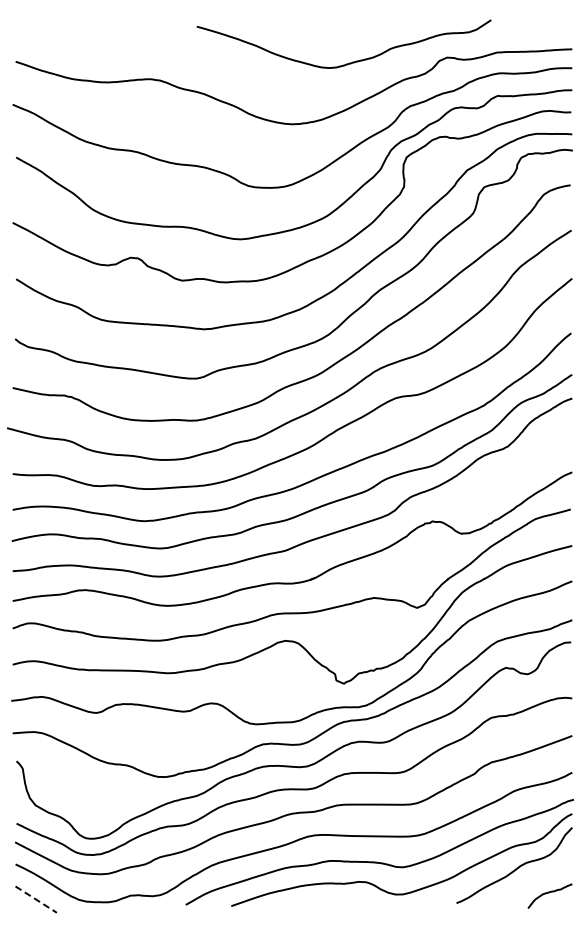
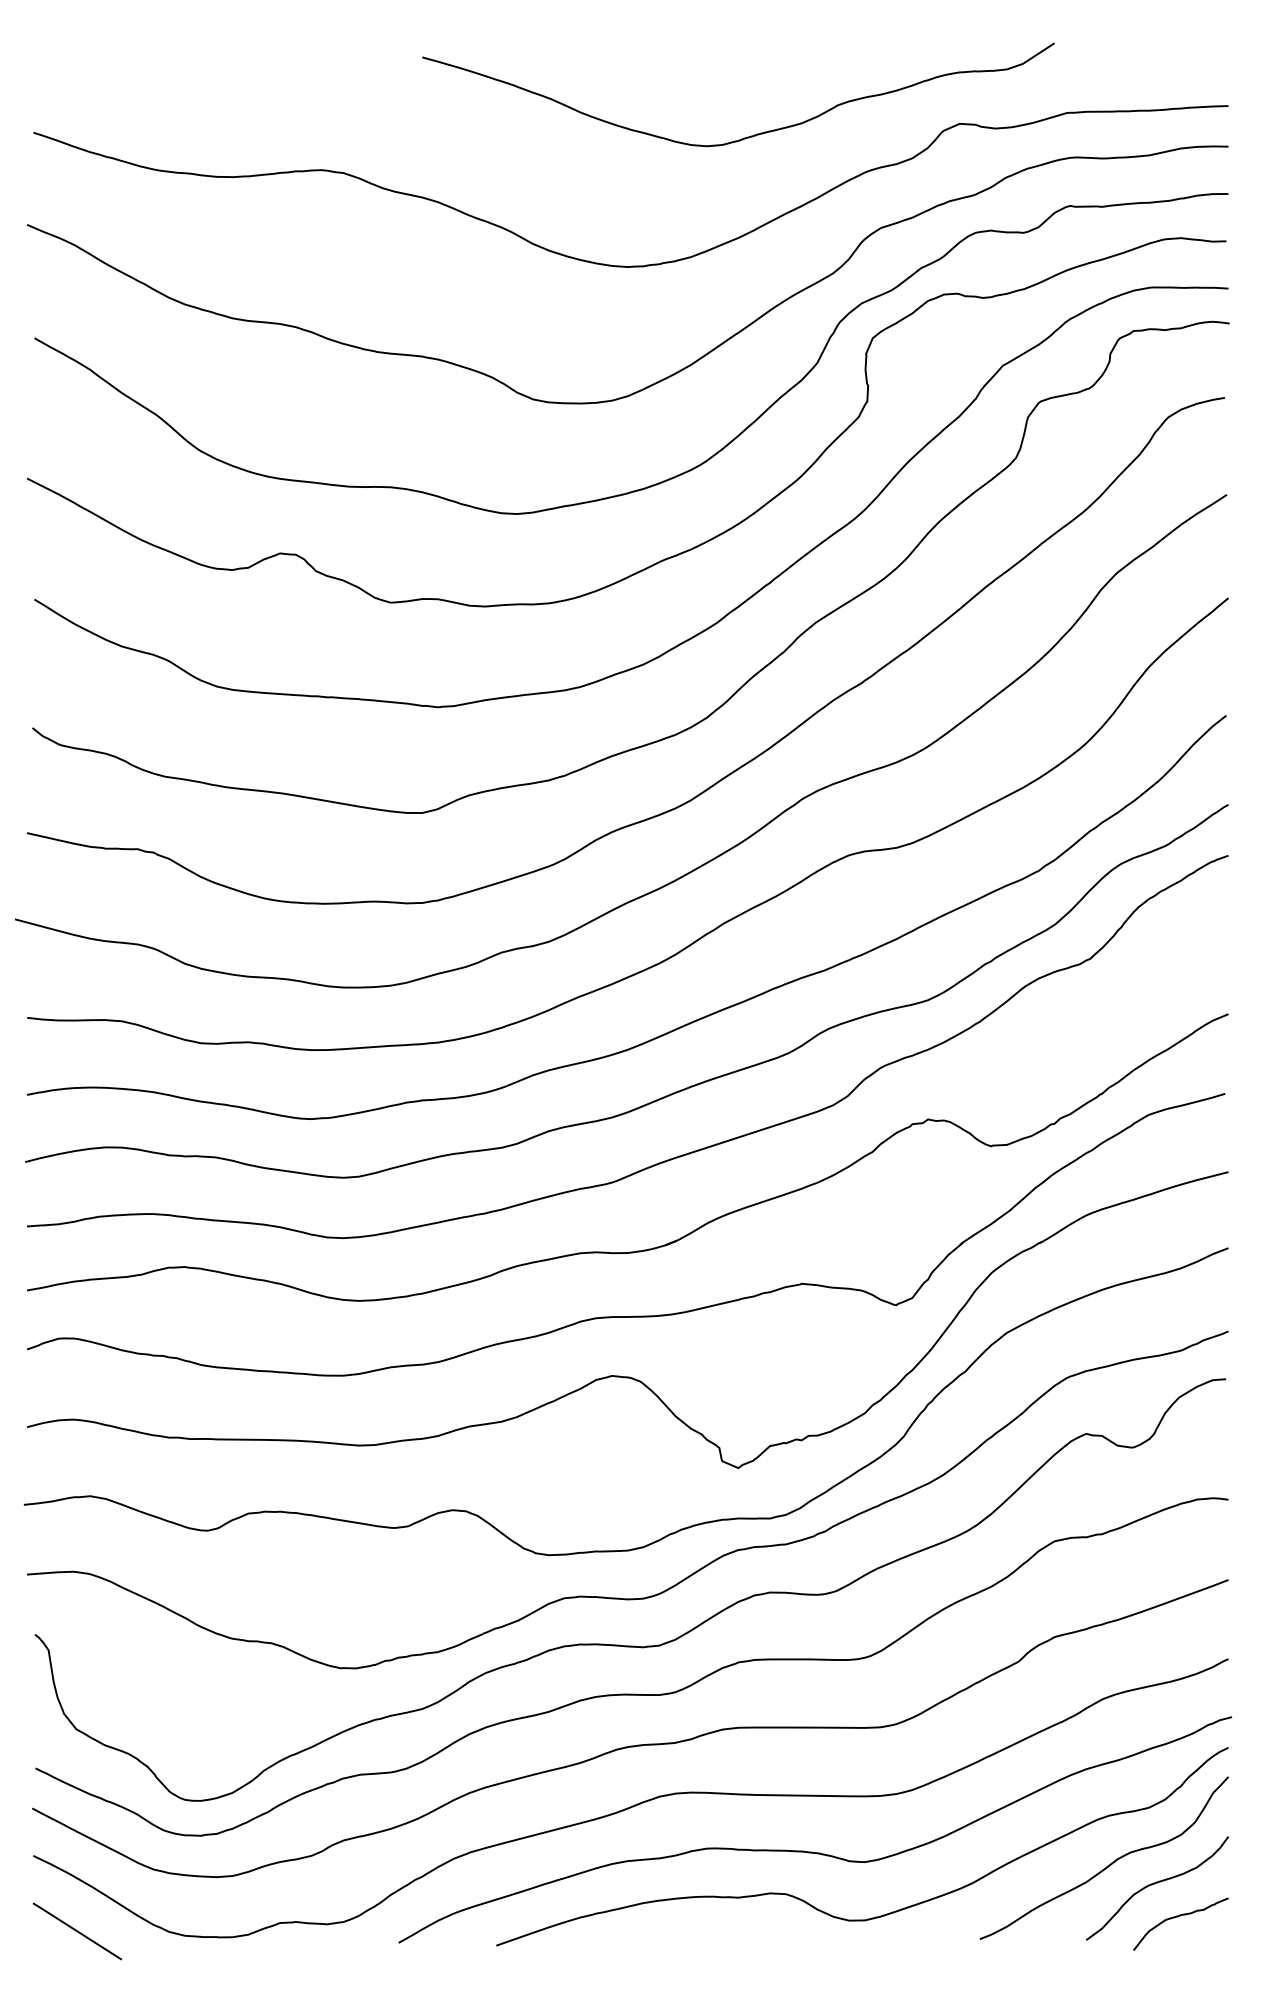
curve: (537, 878) -> (1153, 1886), added
line: (35, 899) -> (76, 1931), dashed -> solid

